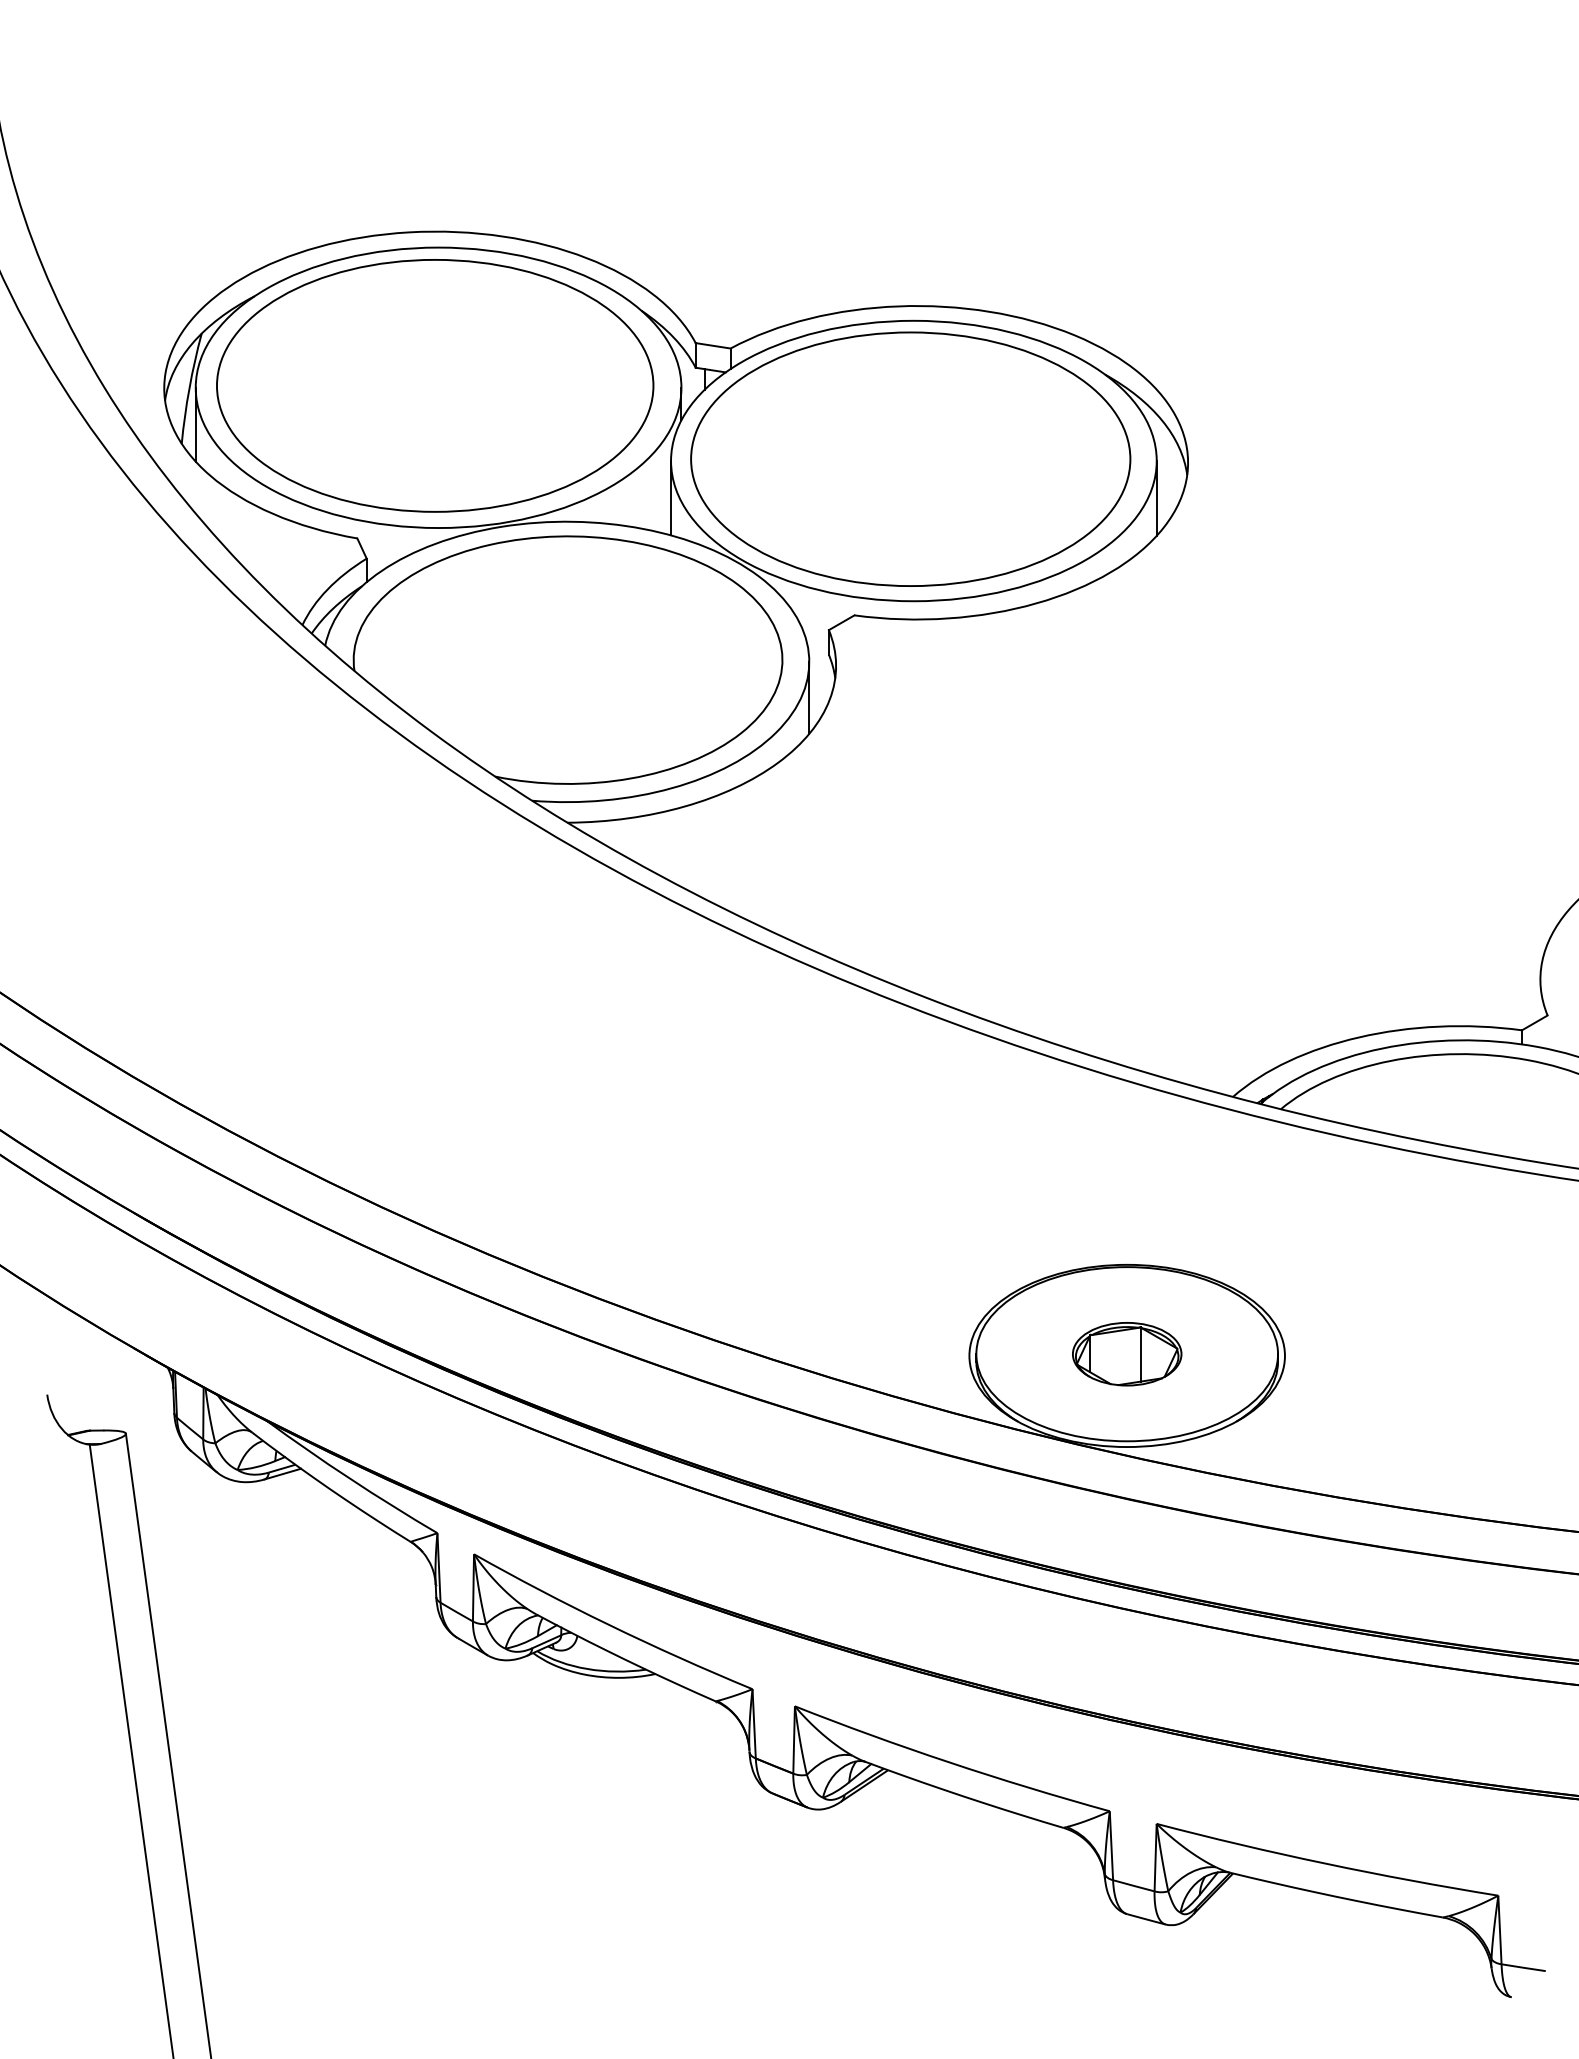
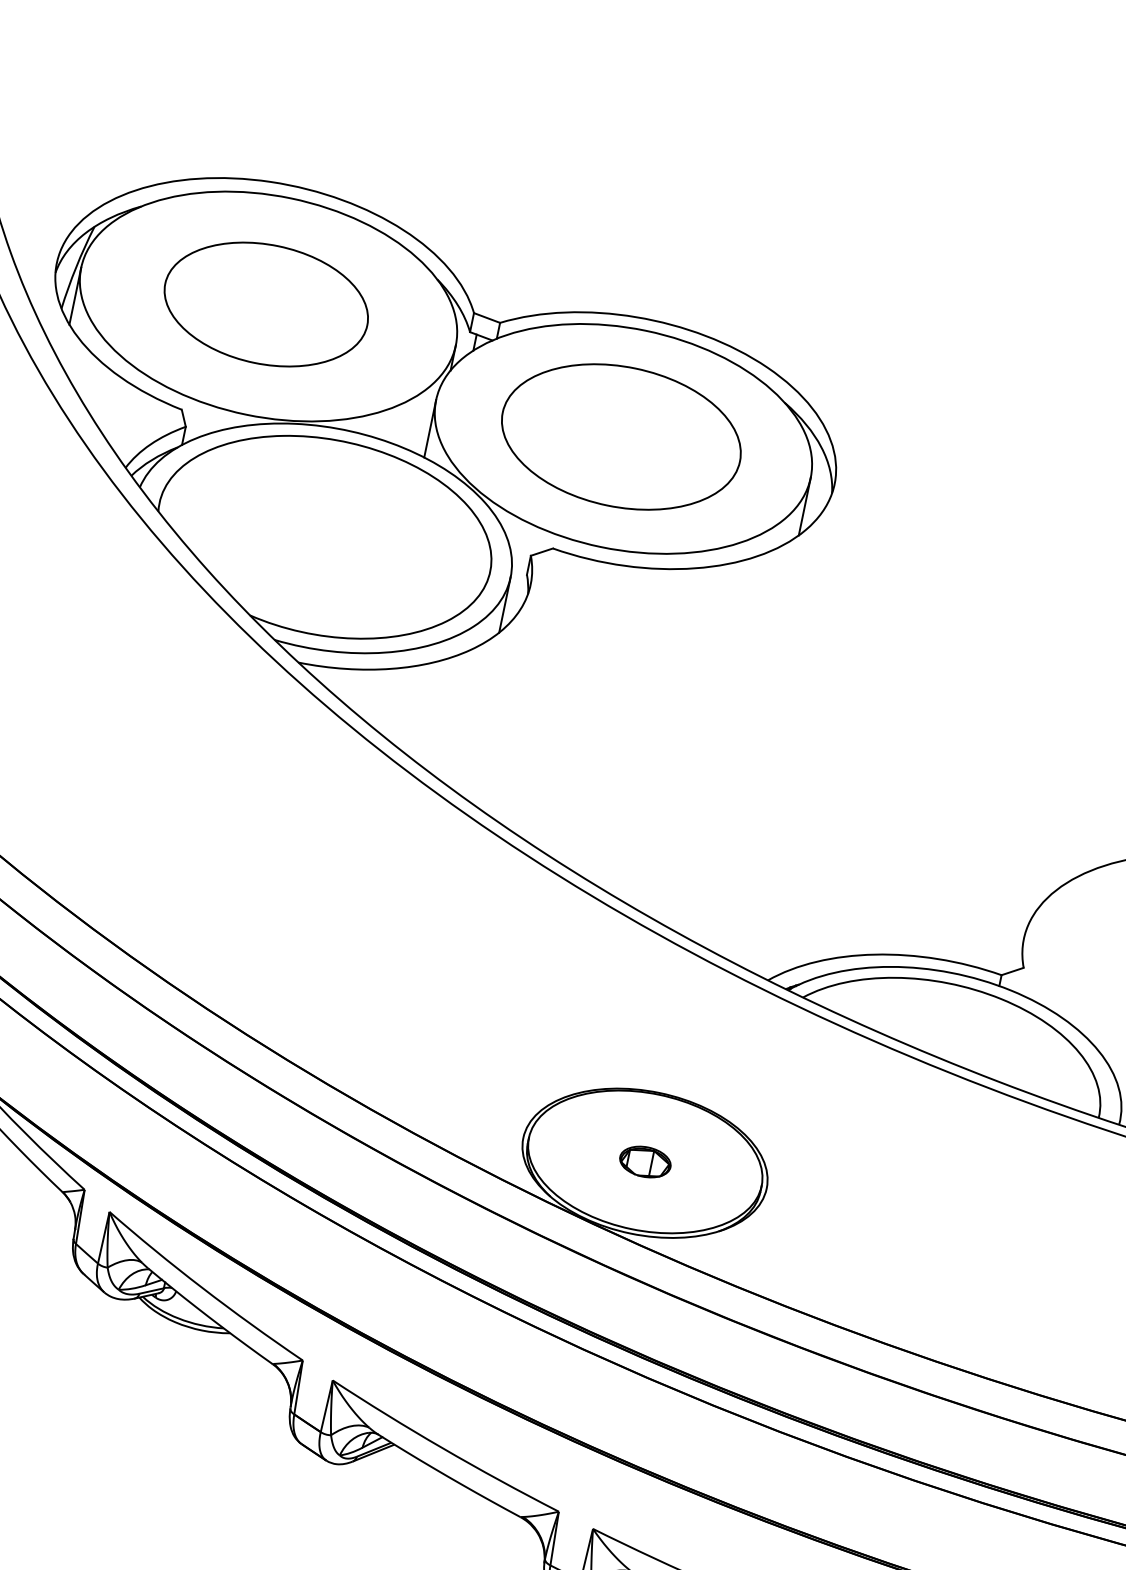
part: (435, 385) -> (266, 304), size x0.6
part: (910, 458) -> (621, 436), size x0.7
part: (1127, 1354) -> (645, 1162), size x0.6

